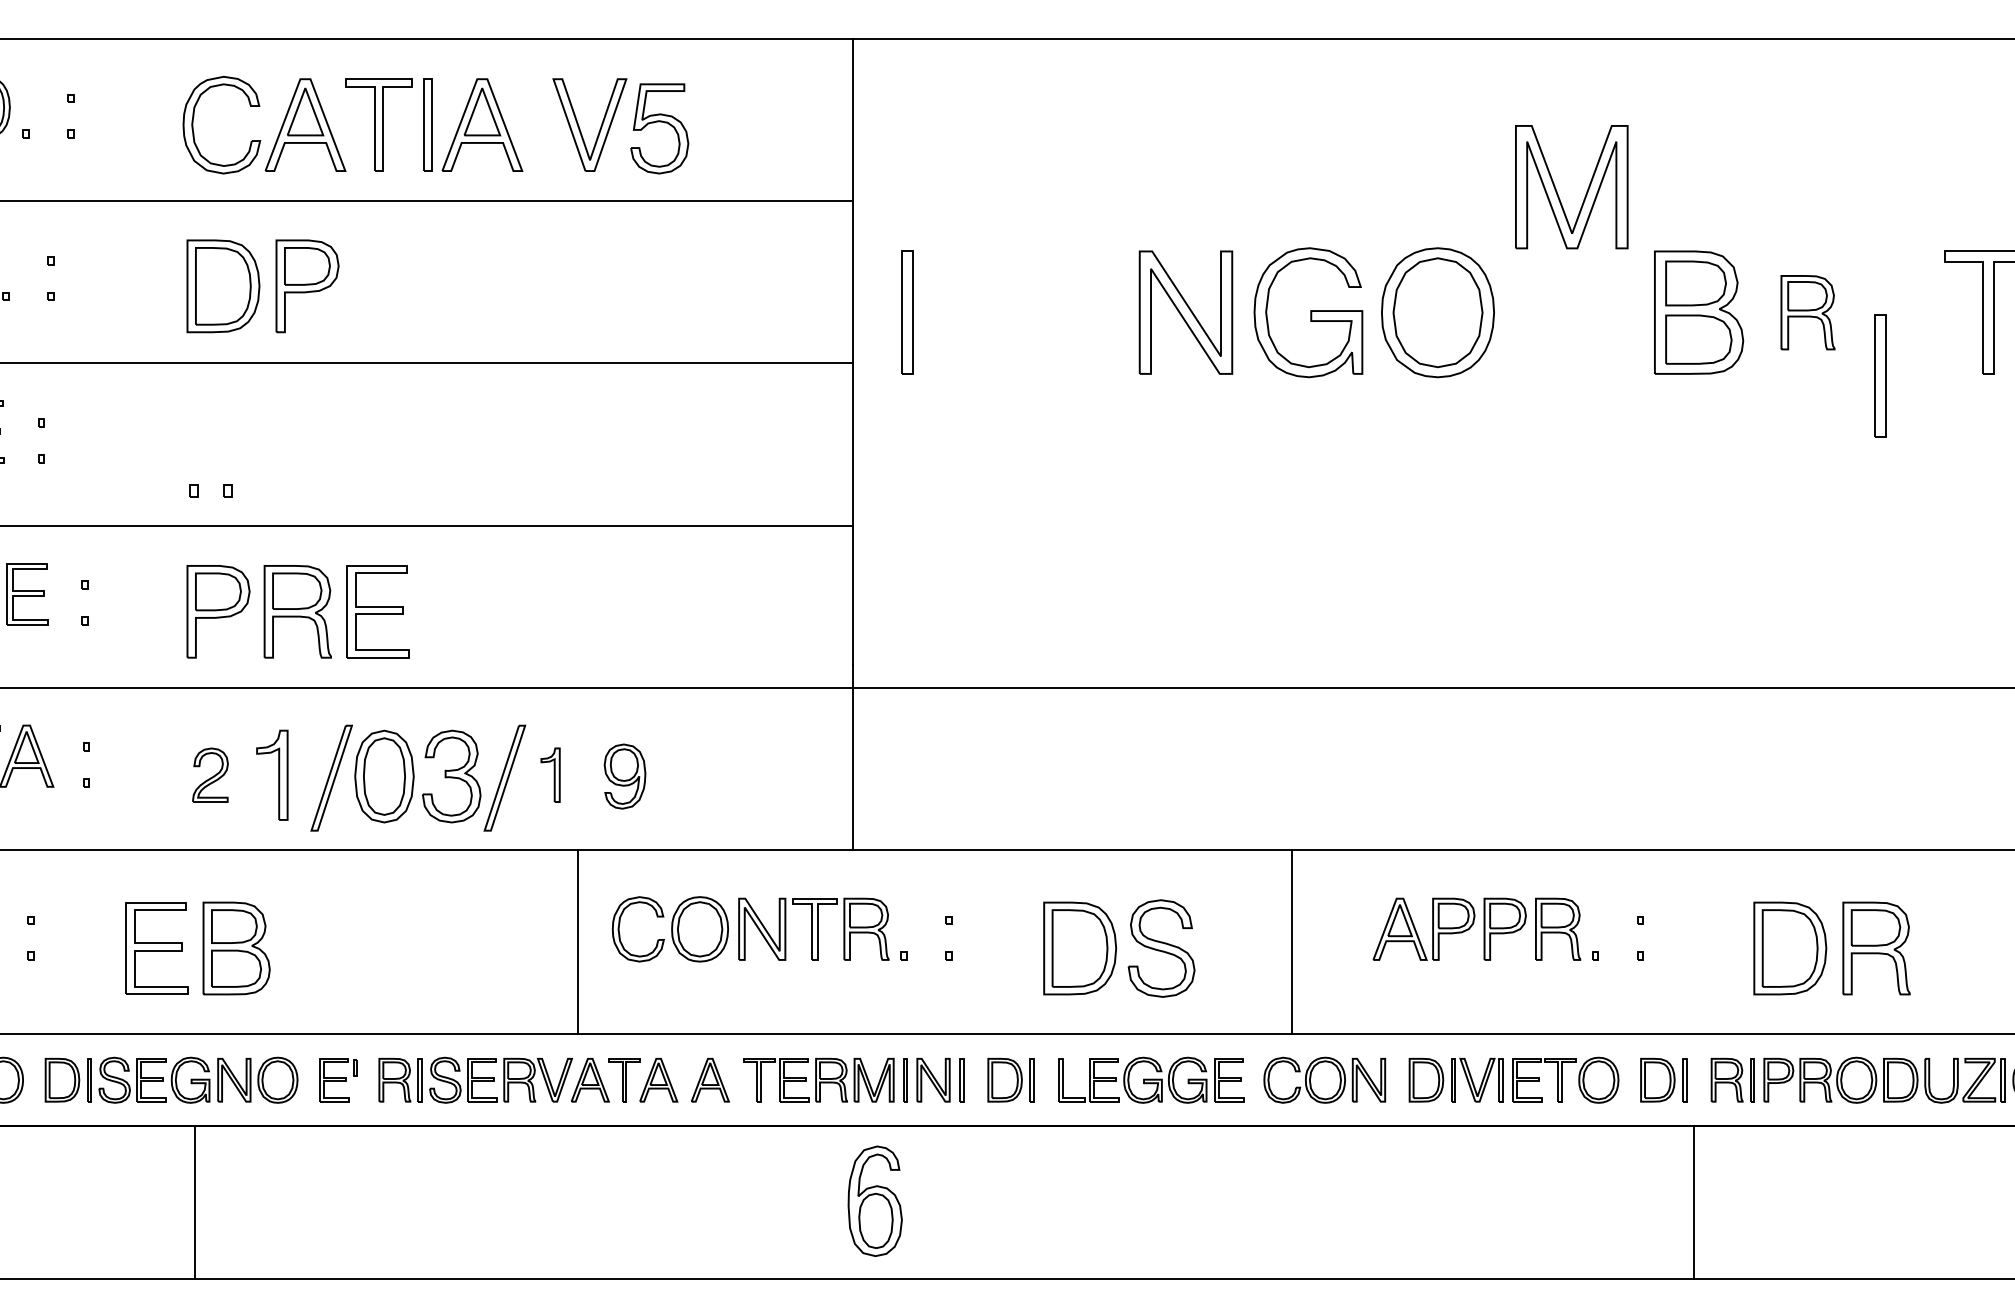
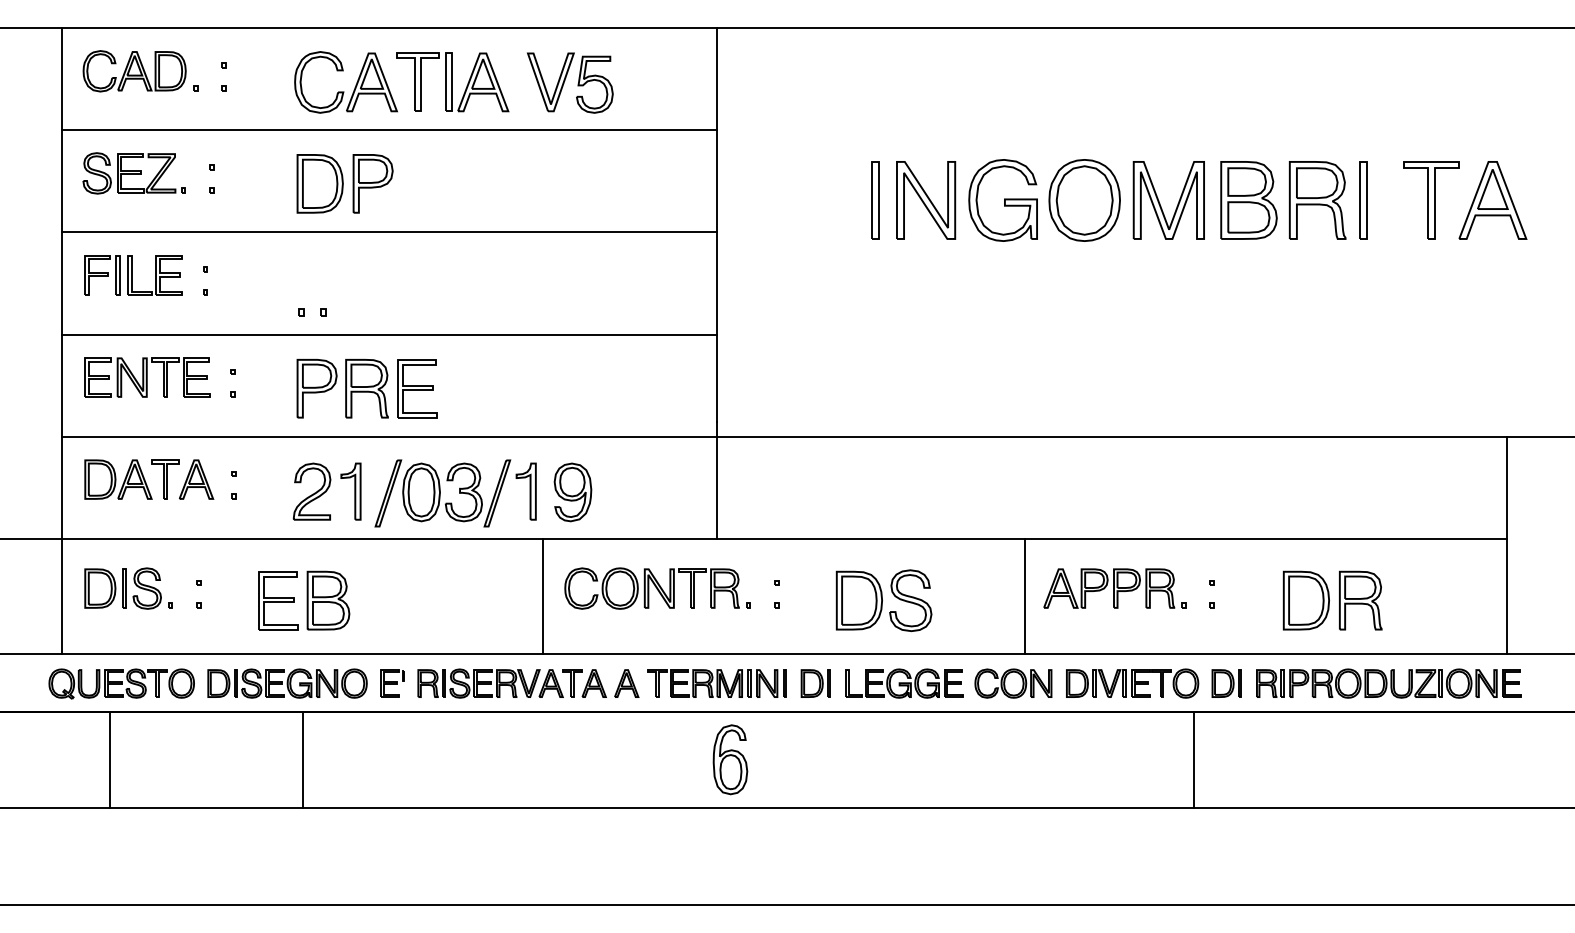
part: (1558, 192) -> (1160, 203), moved
part: (907, 312) -> (875, 200), moved
part: (1807, 312) -> (1317, 200), size x1.67
part: (1880, 376) -> (1363, 200), moved
part: (209, 775) -> (311, 491), size x1.67
part: (549, 775) -> (525, 491), size x1.67
part: (624, 776) -> (572, 492), size x1.43
line: (1293, 941) -> (1025, 596), moved
line: (1693, 1202) -> (1193, 760), moved

